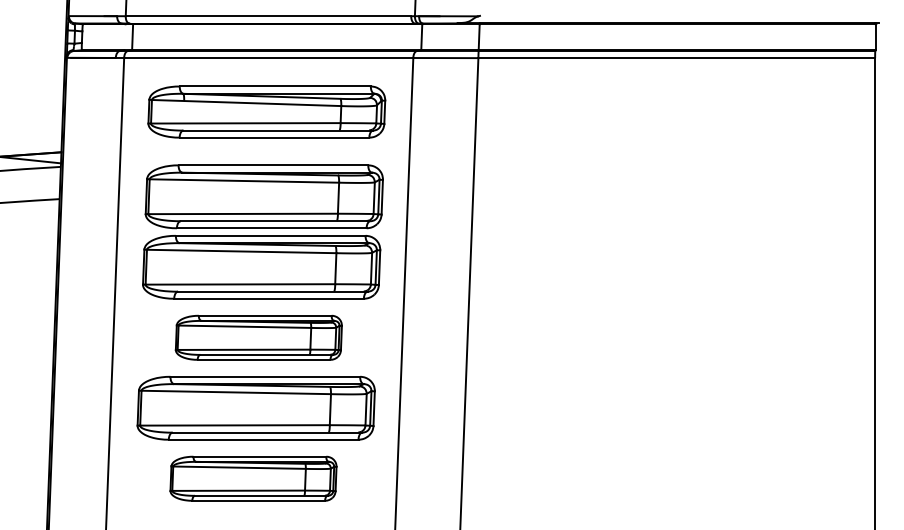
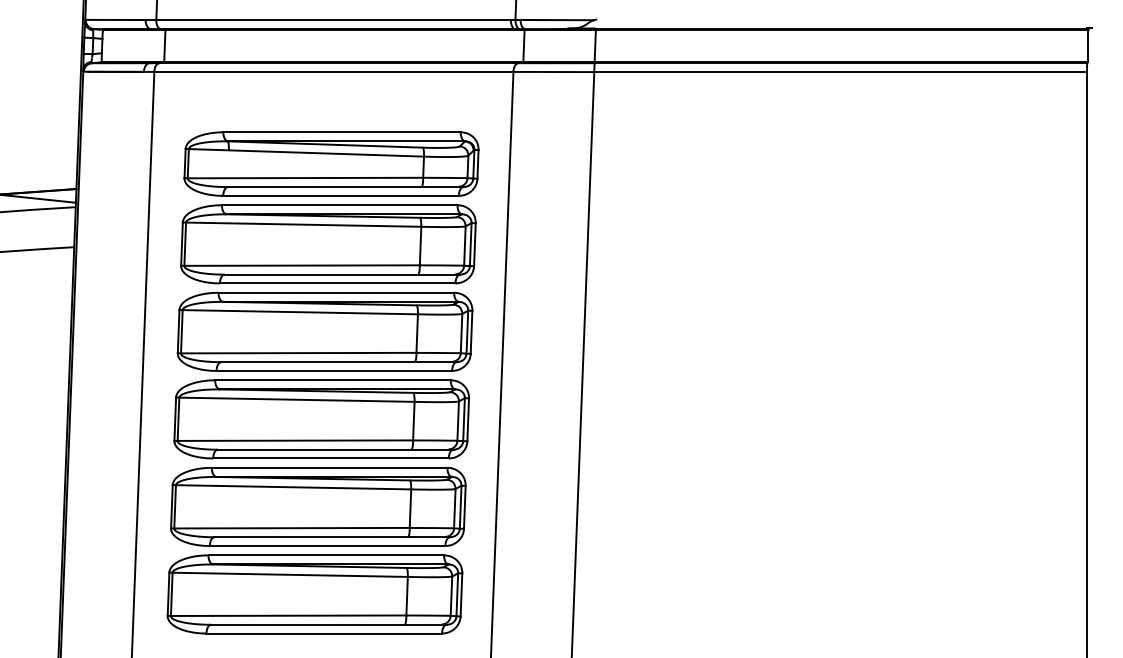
part: (266, 111) -> (331, 163), moved
part: (258, 337) -> (321, 419), size x1.43
part: (253, 478) -> (314, 594), size x1.43

